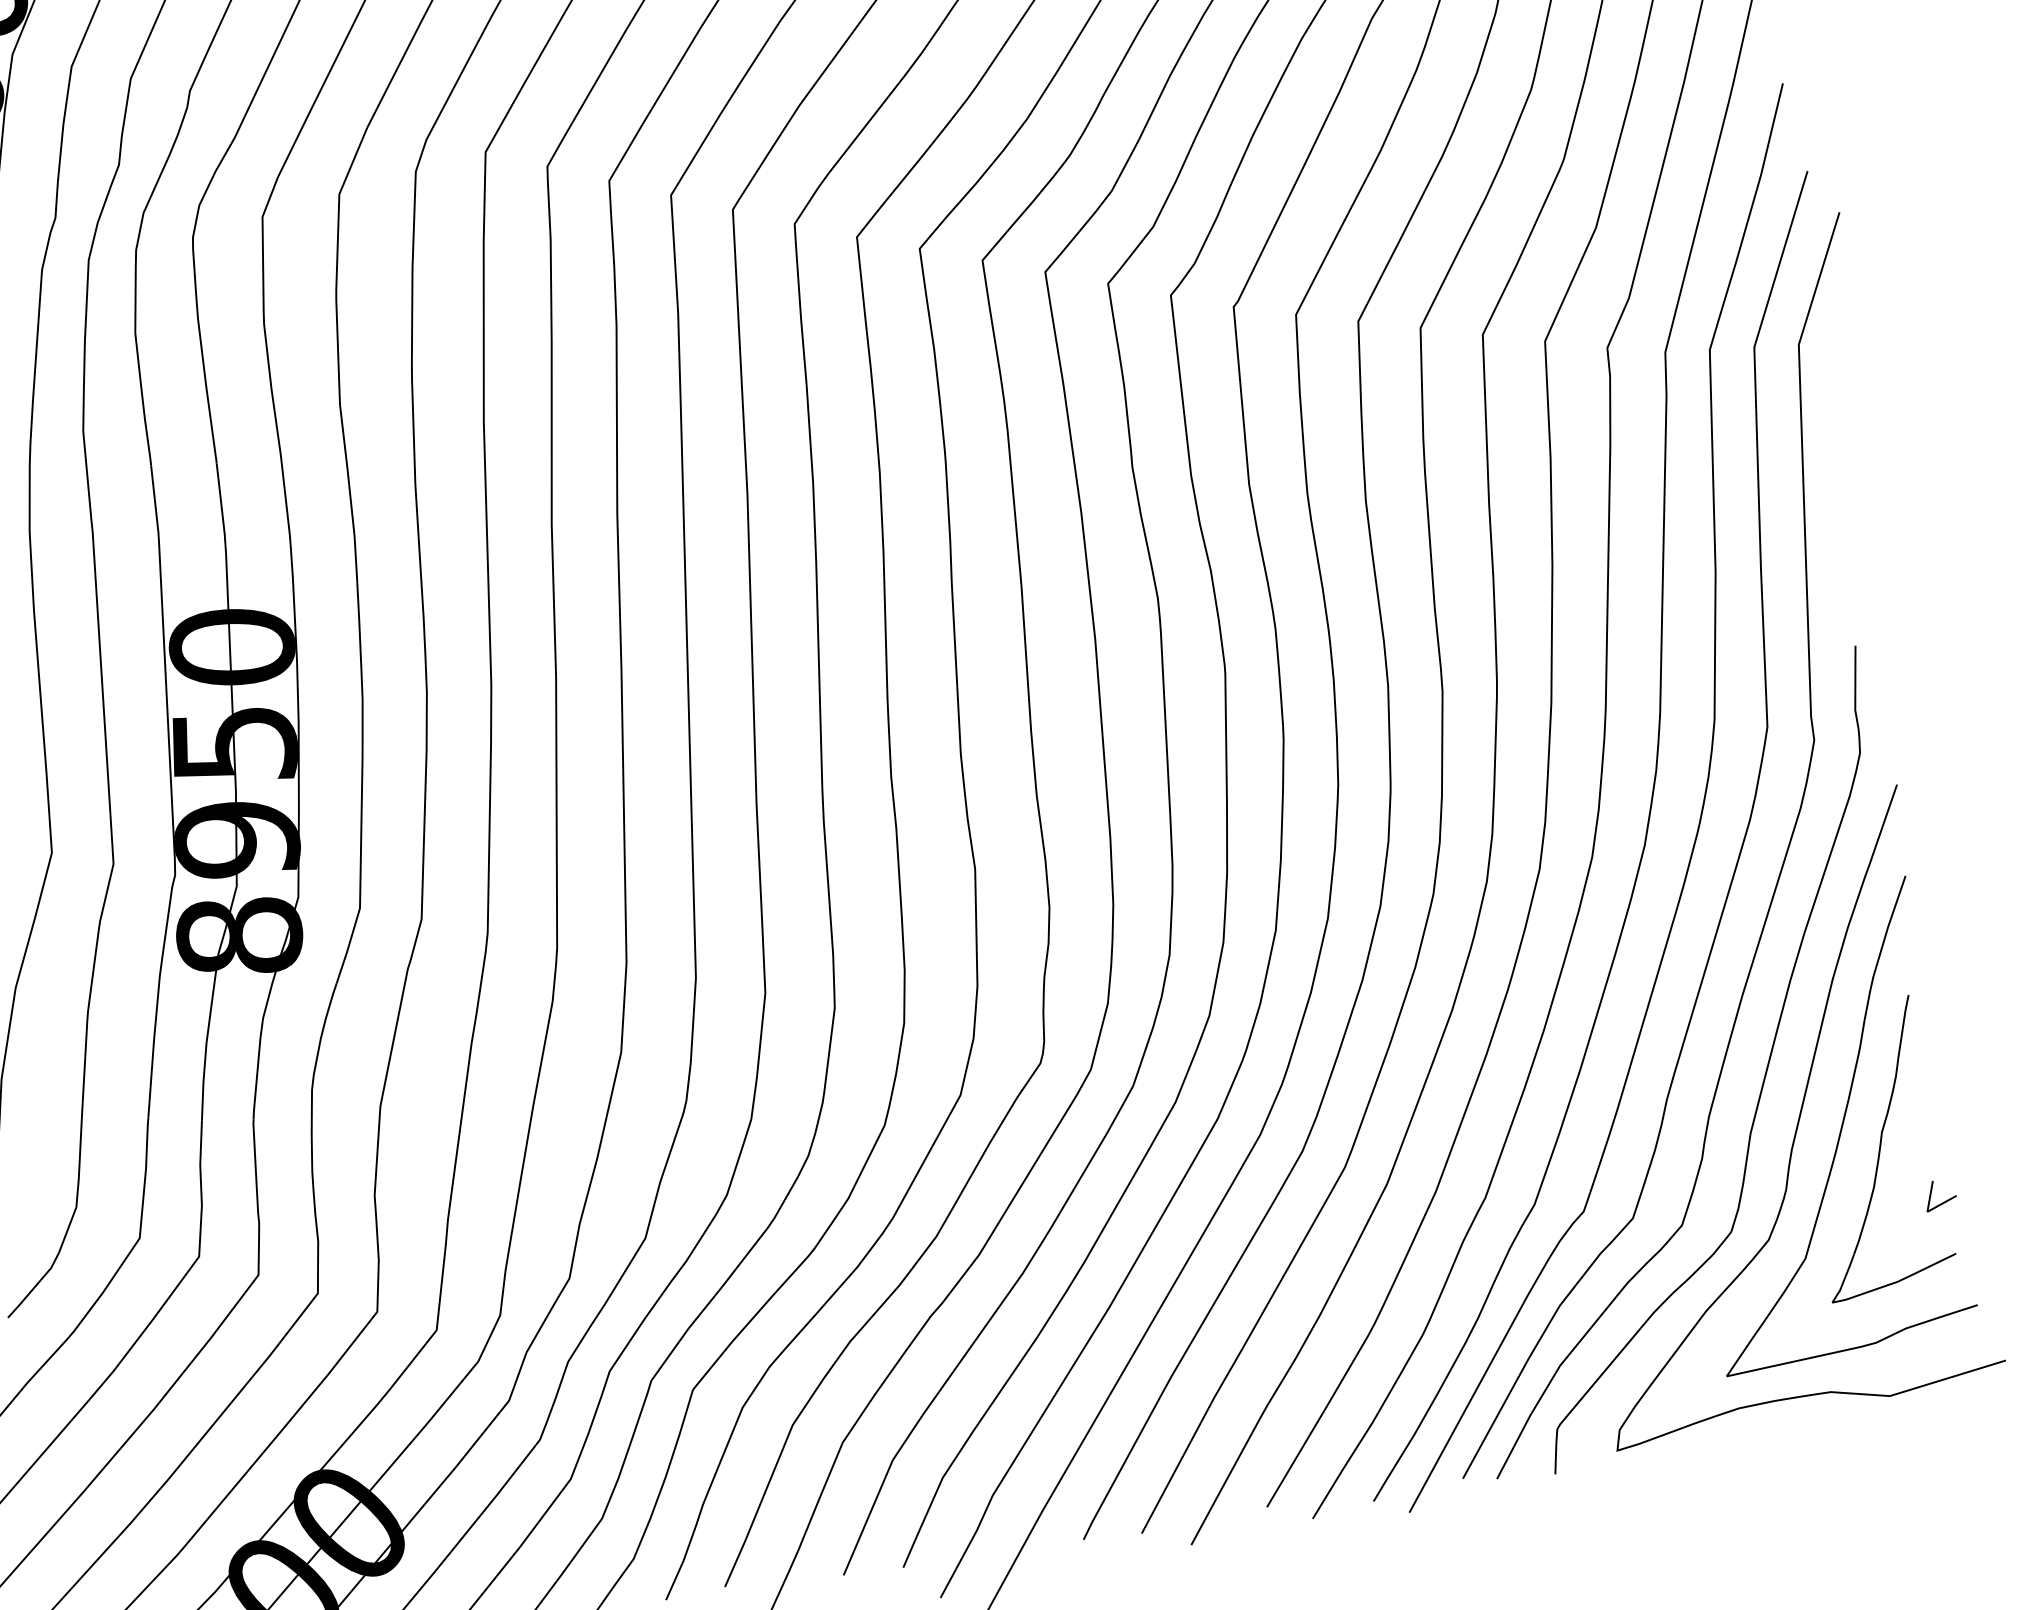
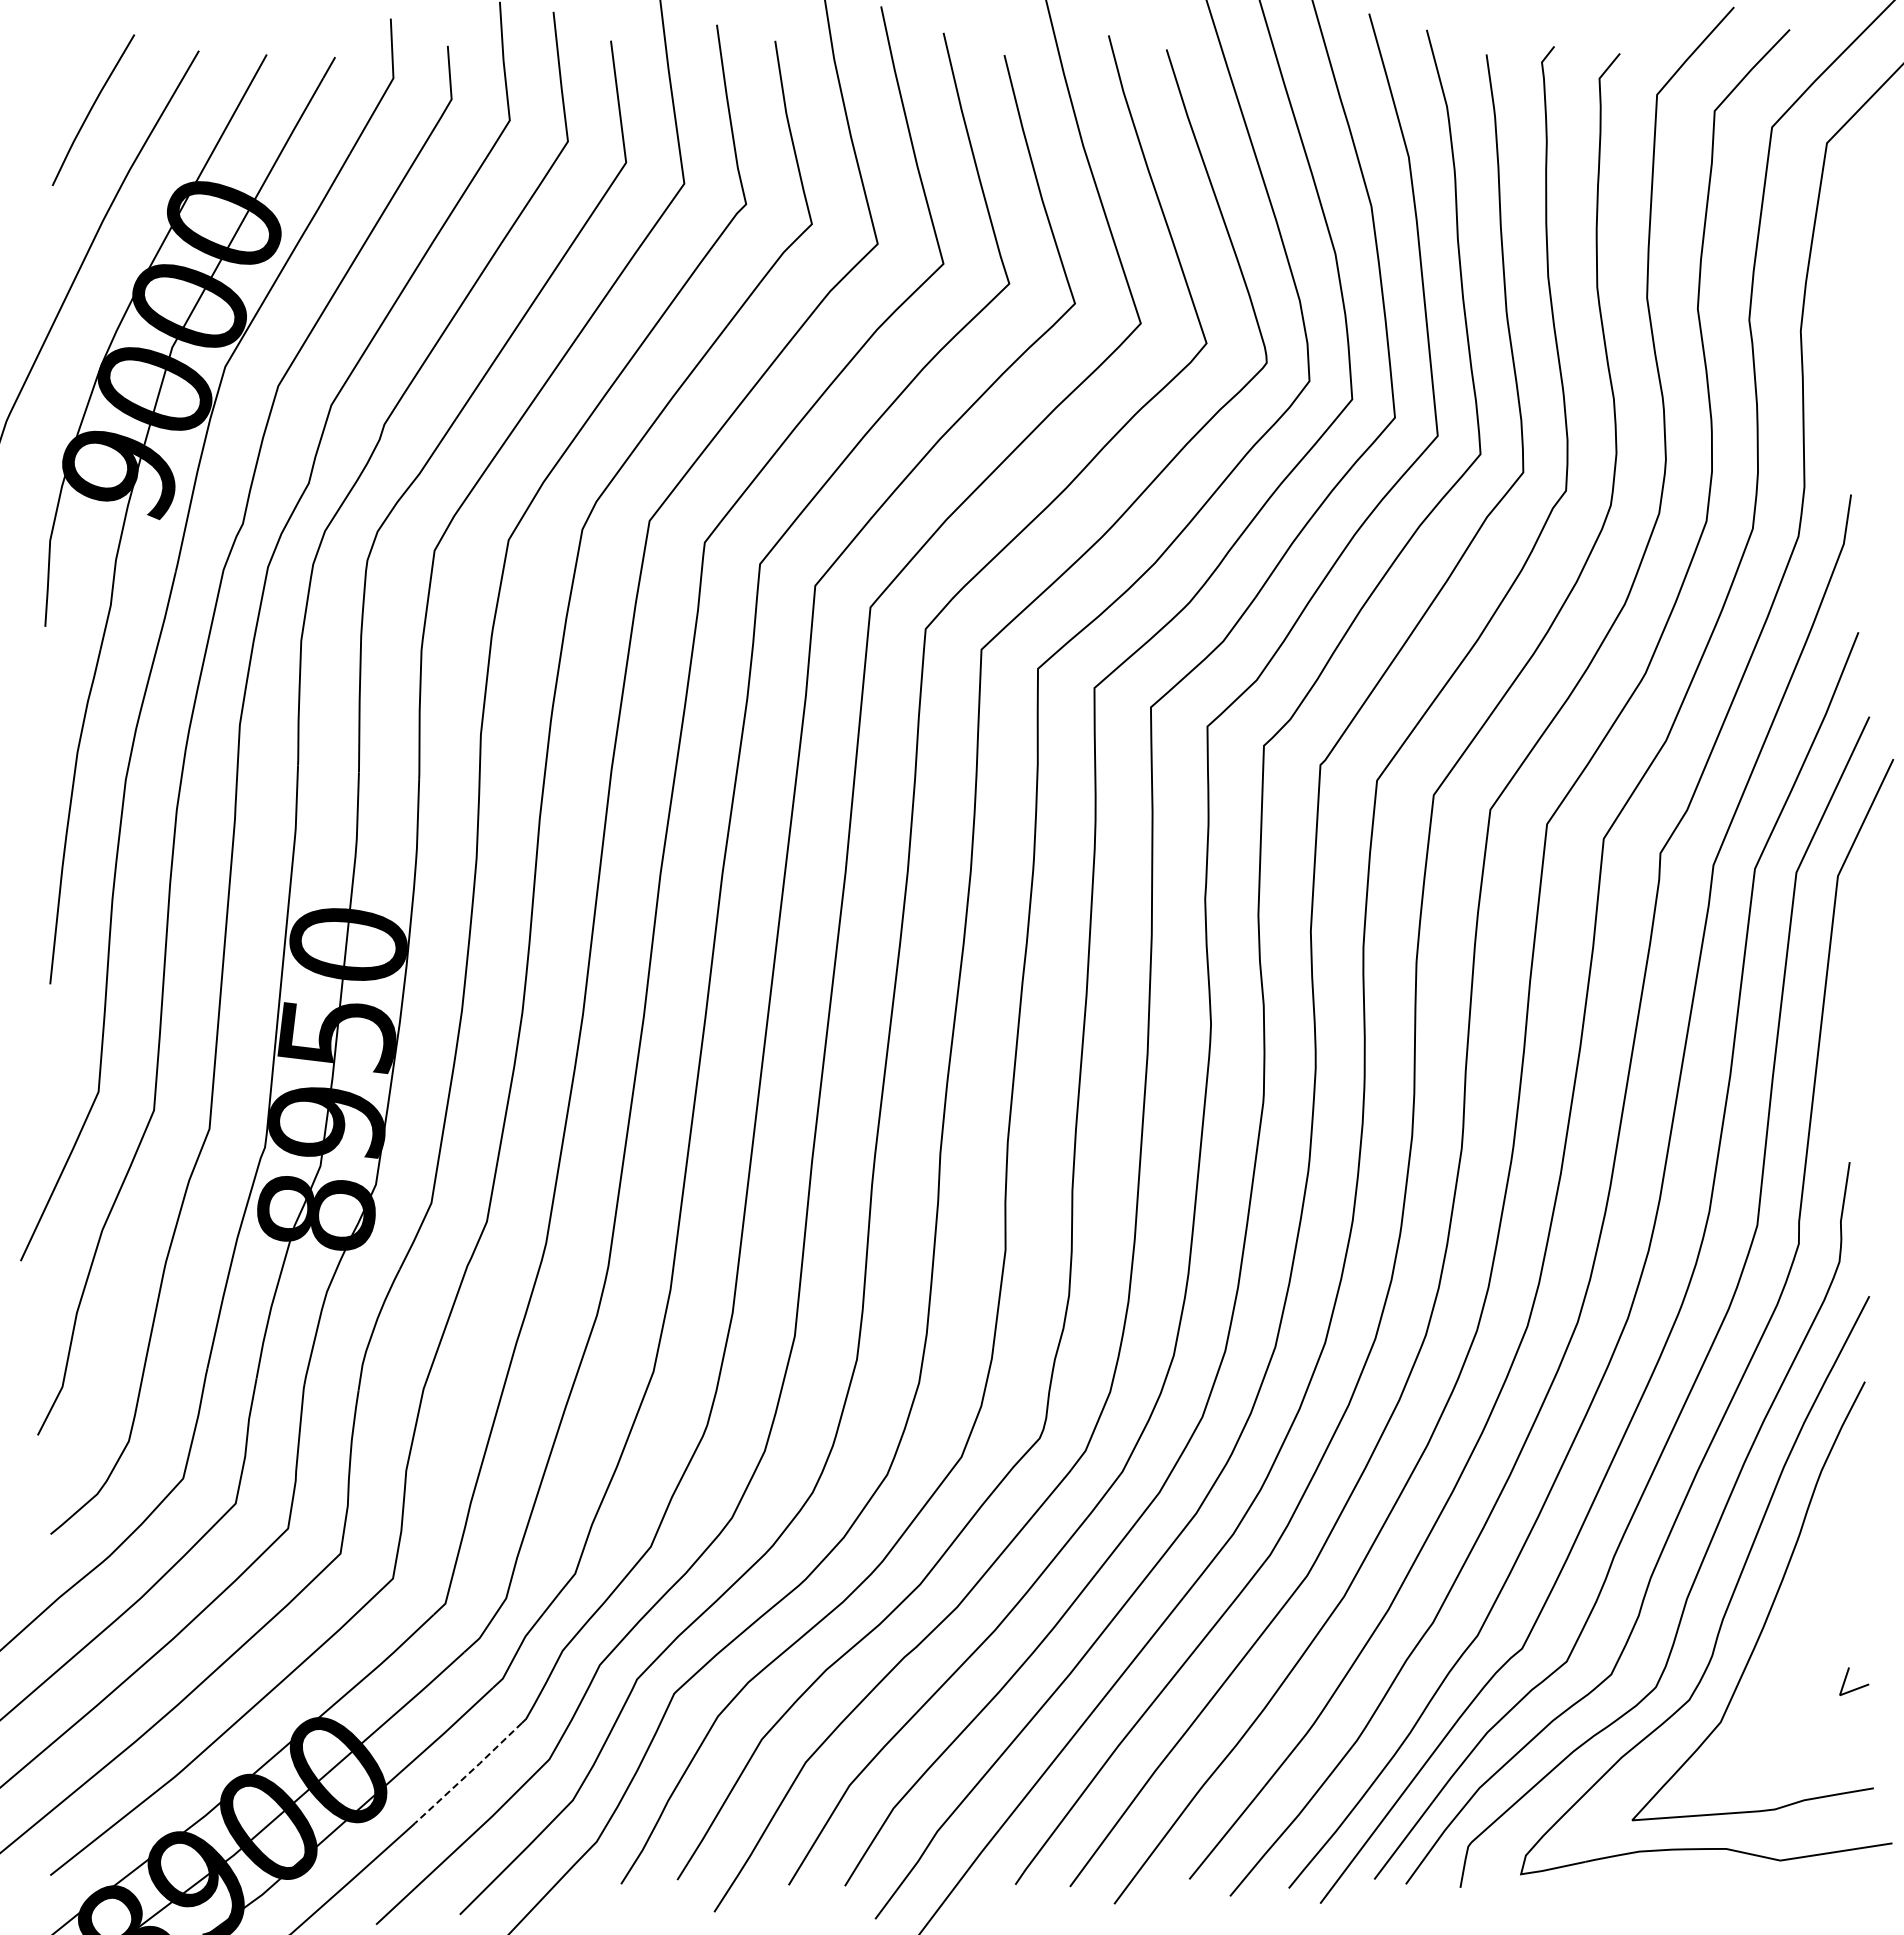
part: (1874, 1148) -> (1799, 1629), removed
line: (488, 1506) -> (469, 1773), solid -> dashed

